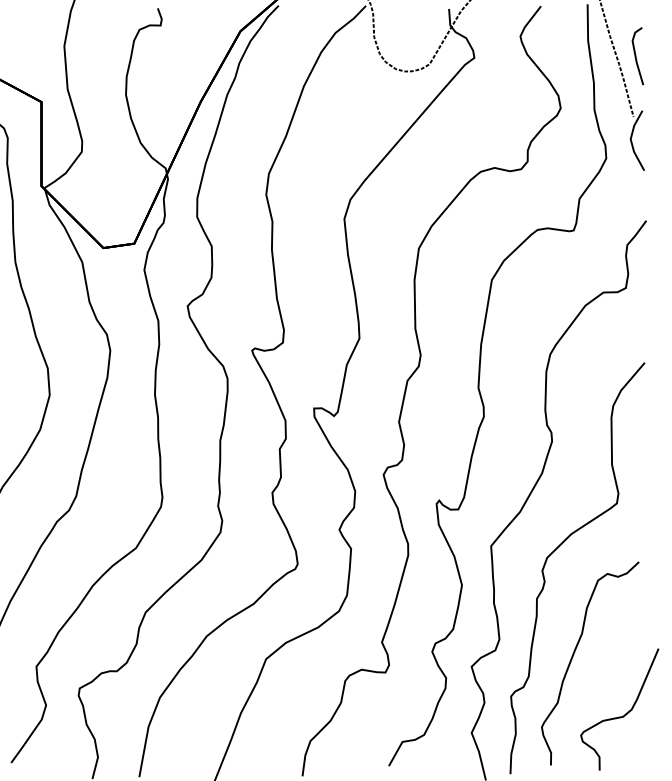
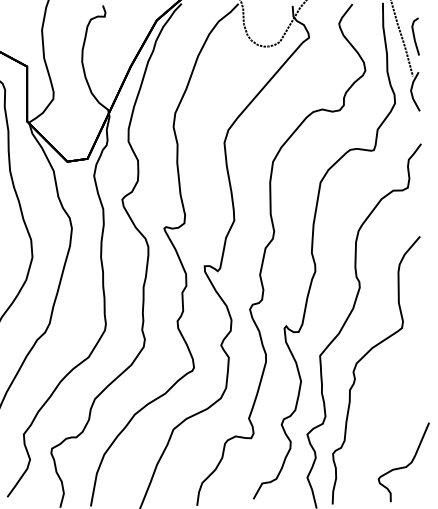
part: (574, 656) -> (374, 427), removed

